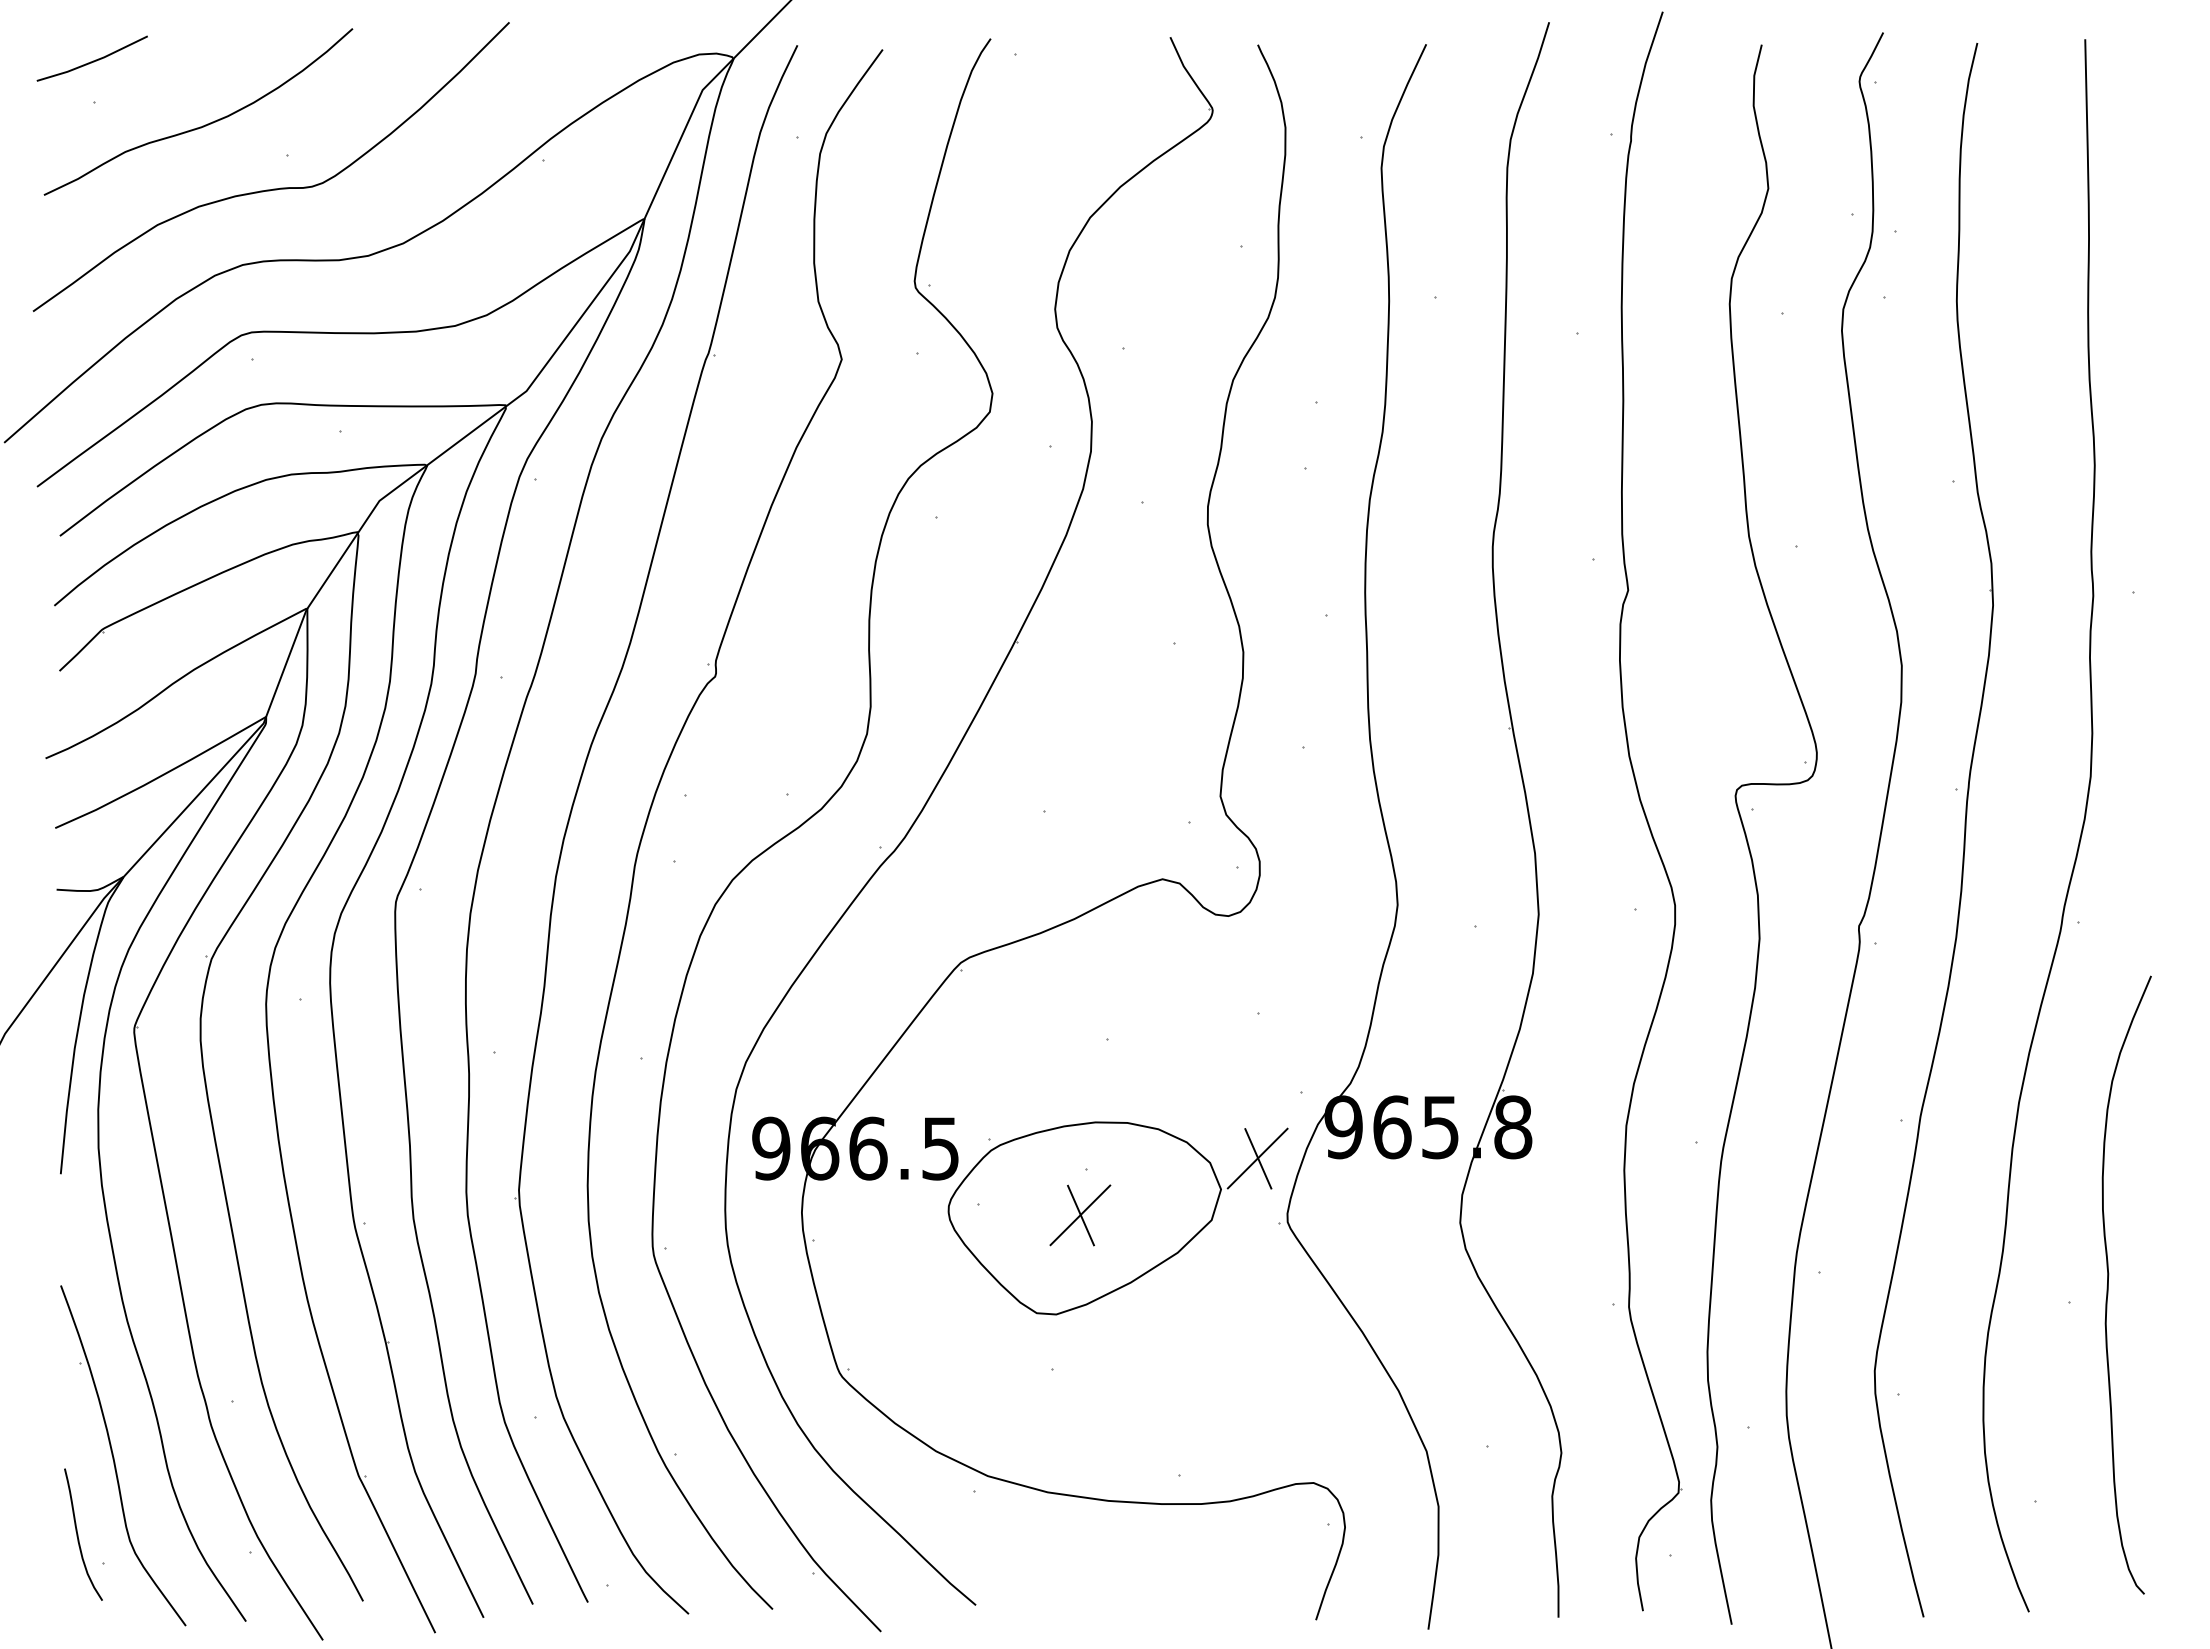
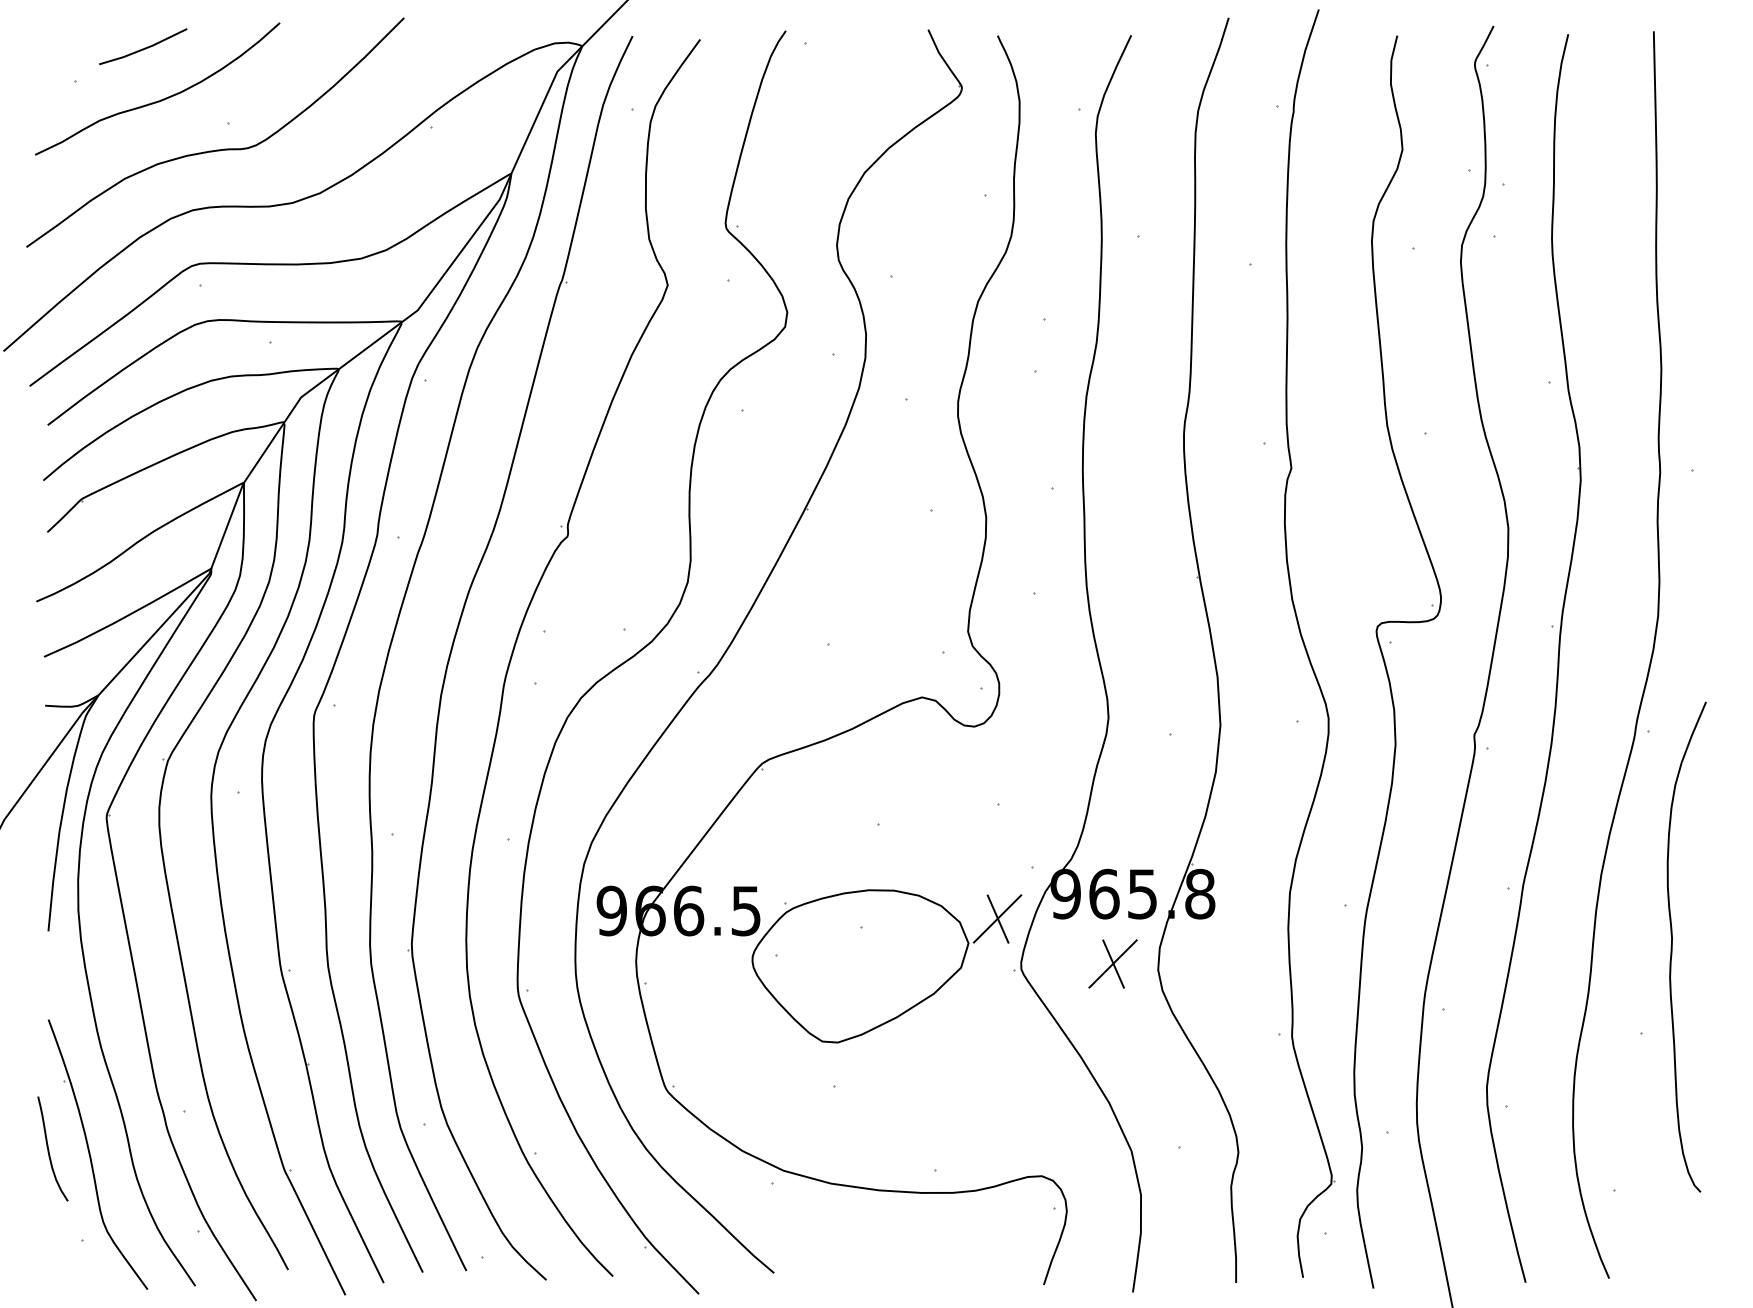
line: (93, 60) -> (144, 48), moved
part: (1080, 1215) -> (1113, 964), moved
curve: (2108, 1284) -> (1672, 946), moved
curve: (78, 1534) -> (49, 1148), moved

